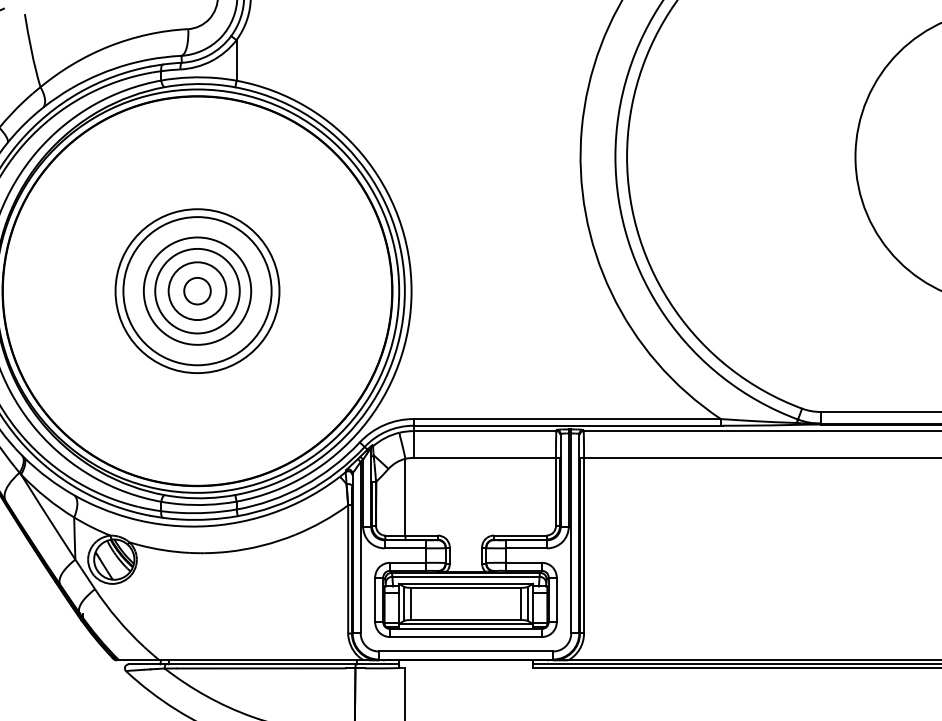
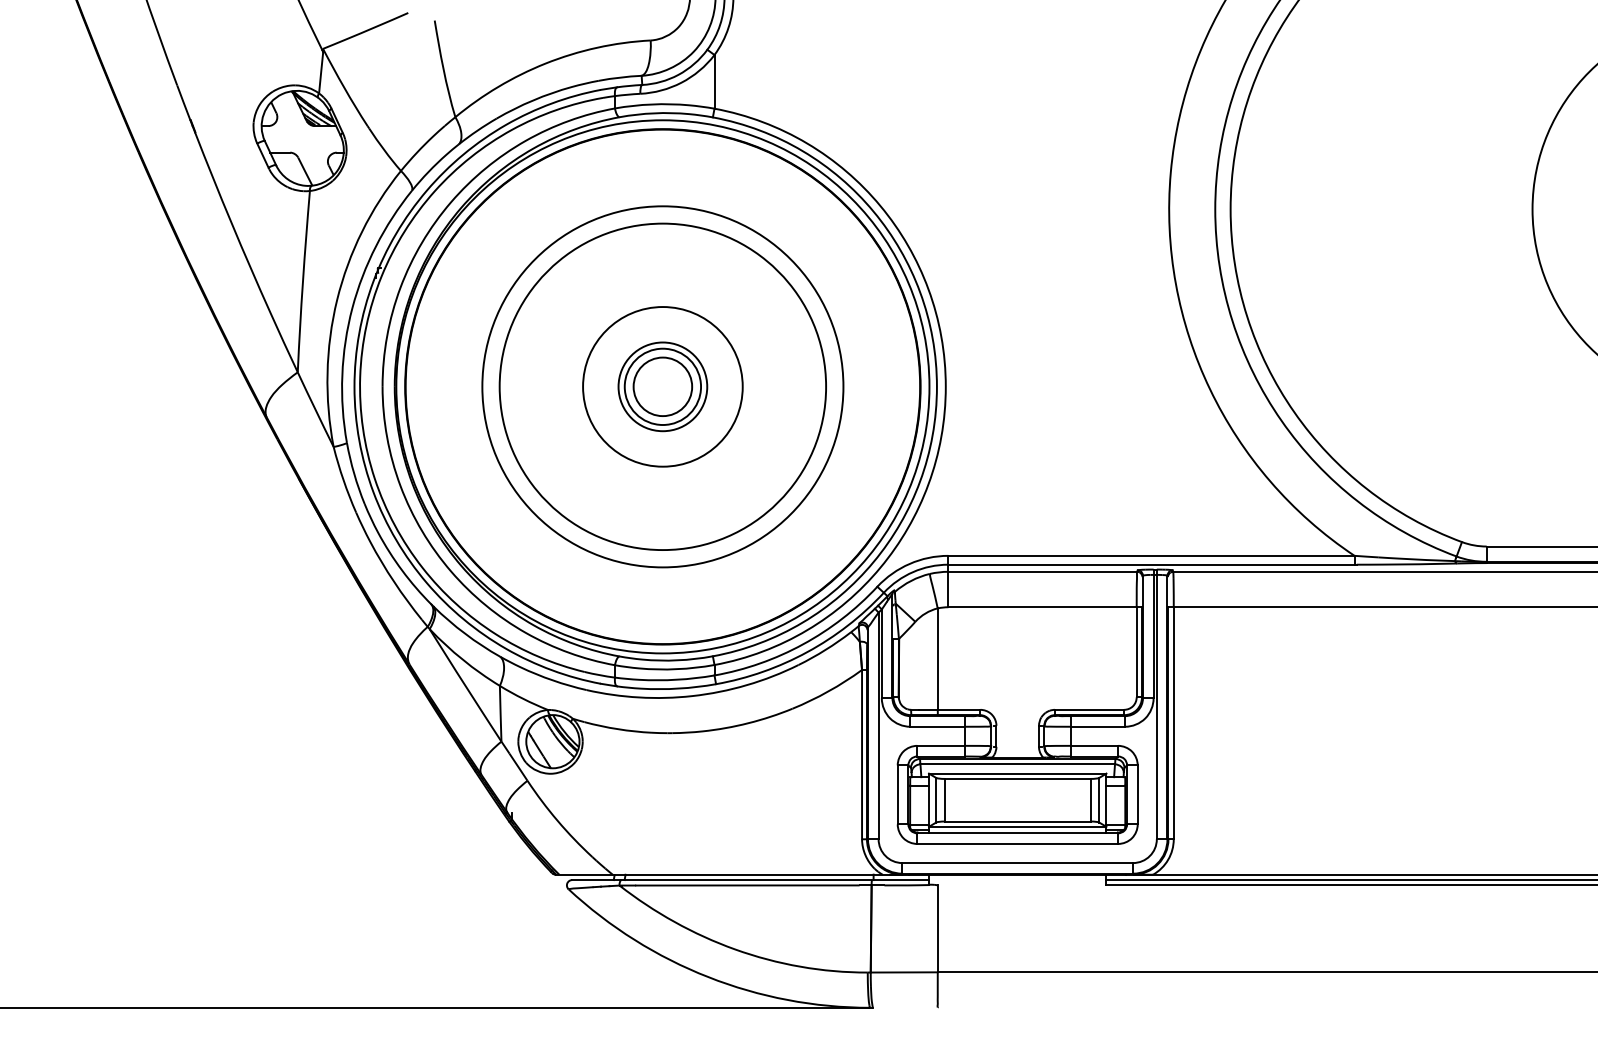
circle: (197, 290) -> (662, 386), size x0.62
circle: (197, 290) -> (662, 386), size x1.43
circle: (197, 290) -> (662, 386), size x1.67
circle: (197, 290) -> (662, 386), size x1.67
circle: (197, 290) -> (662, 386), size x1.67

